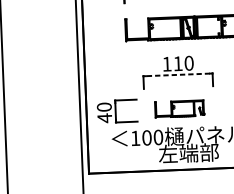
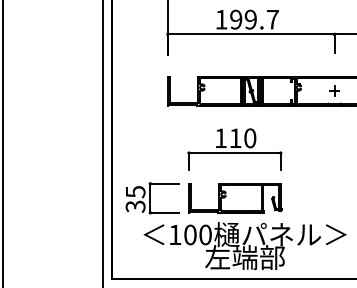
line: (177, 75) -> (234, 153), dashed -> solid
part: (179, 109) -> (235, 198), size x1.43
text: (104, 112) -> (135, 199), 40 -> 35

